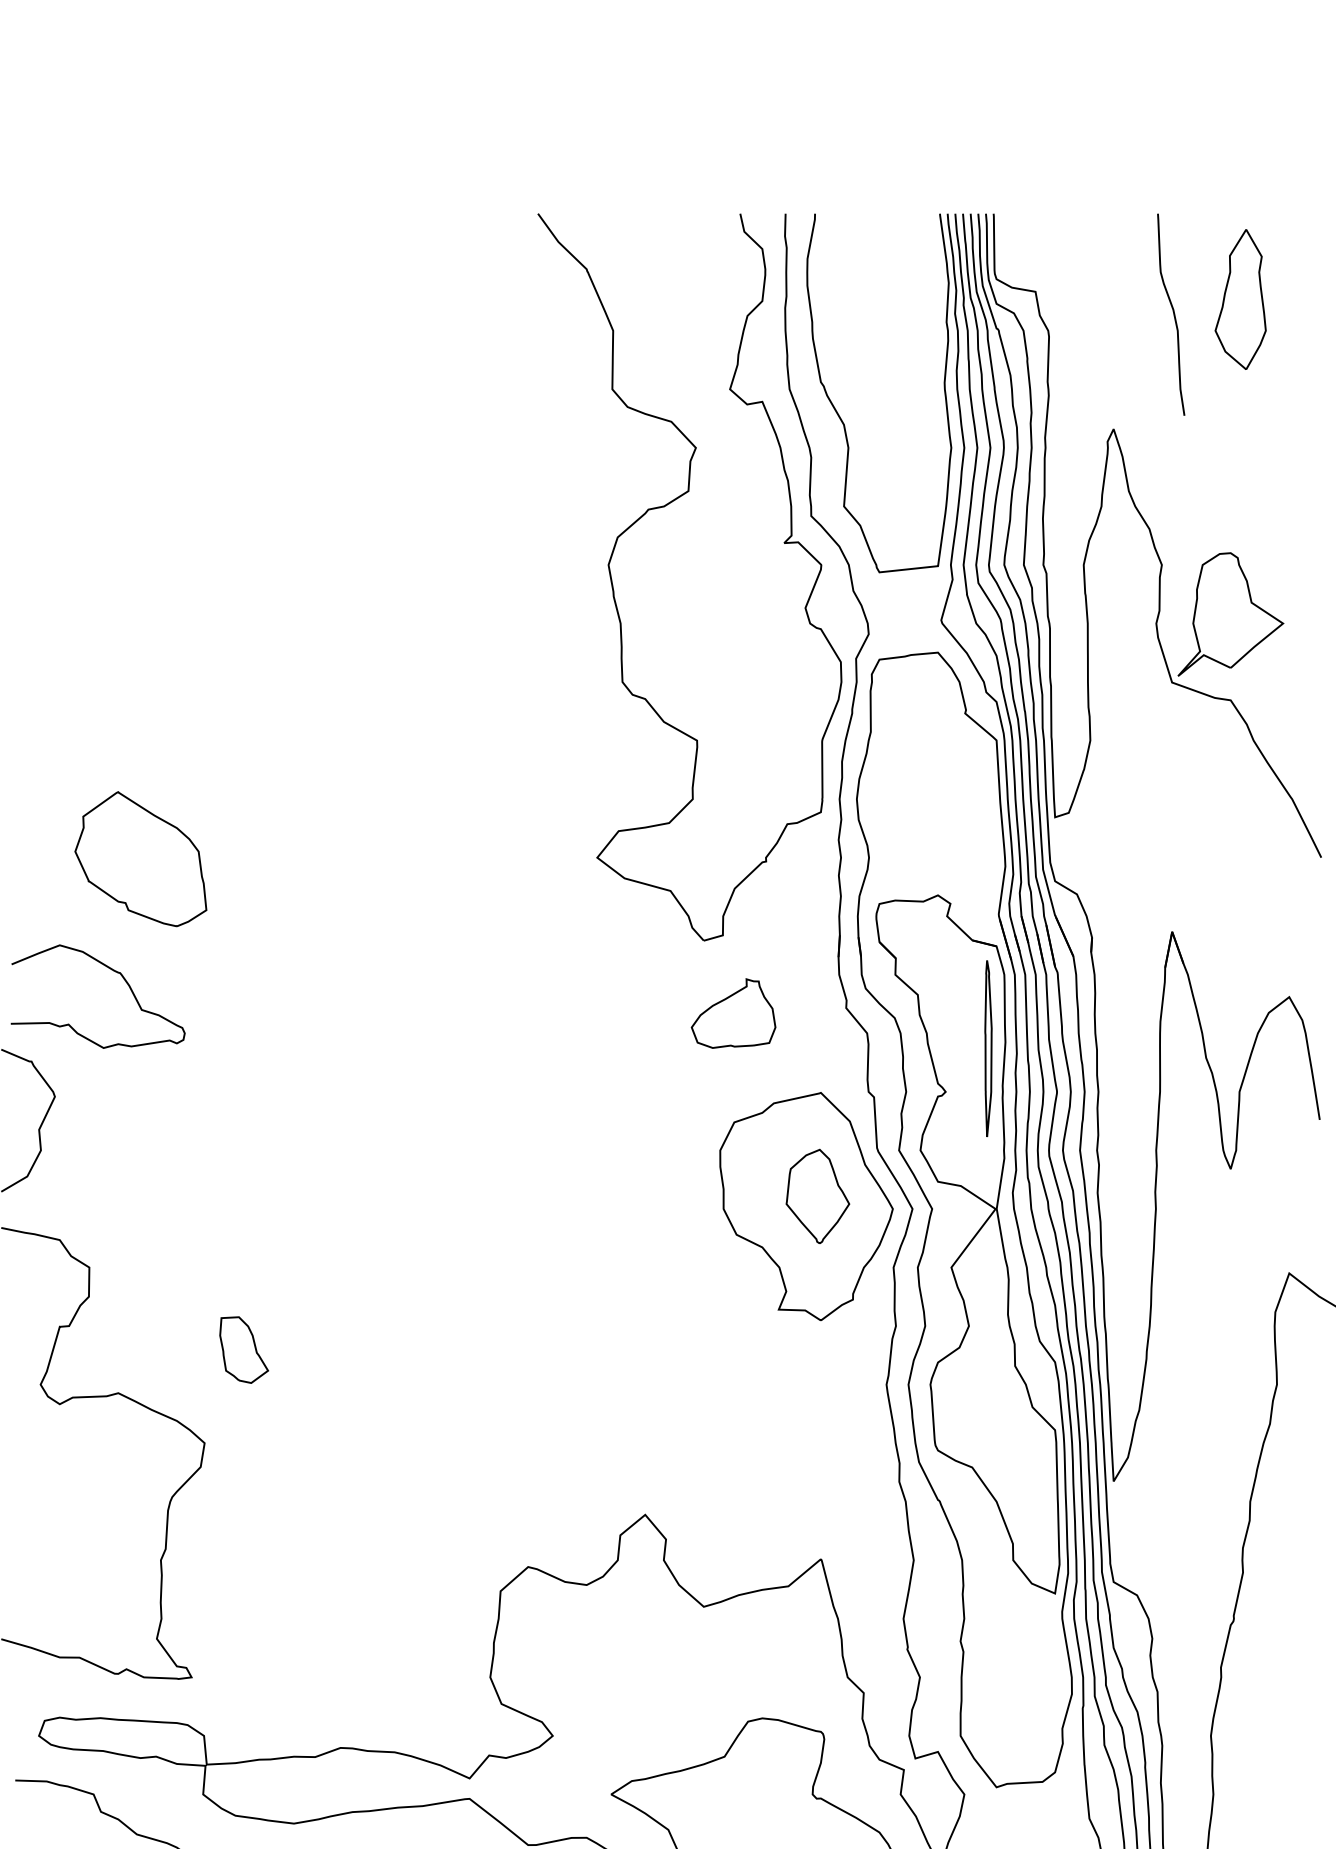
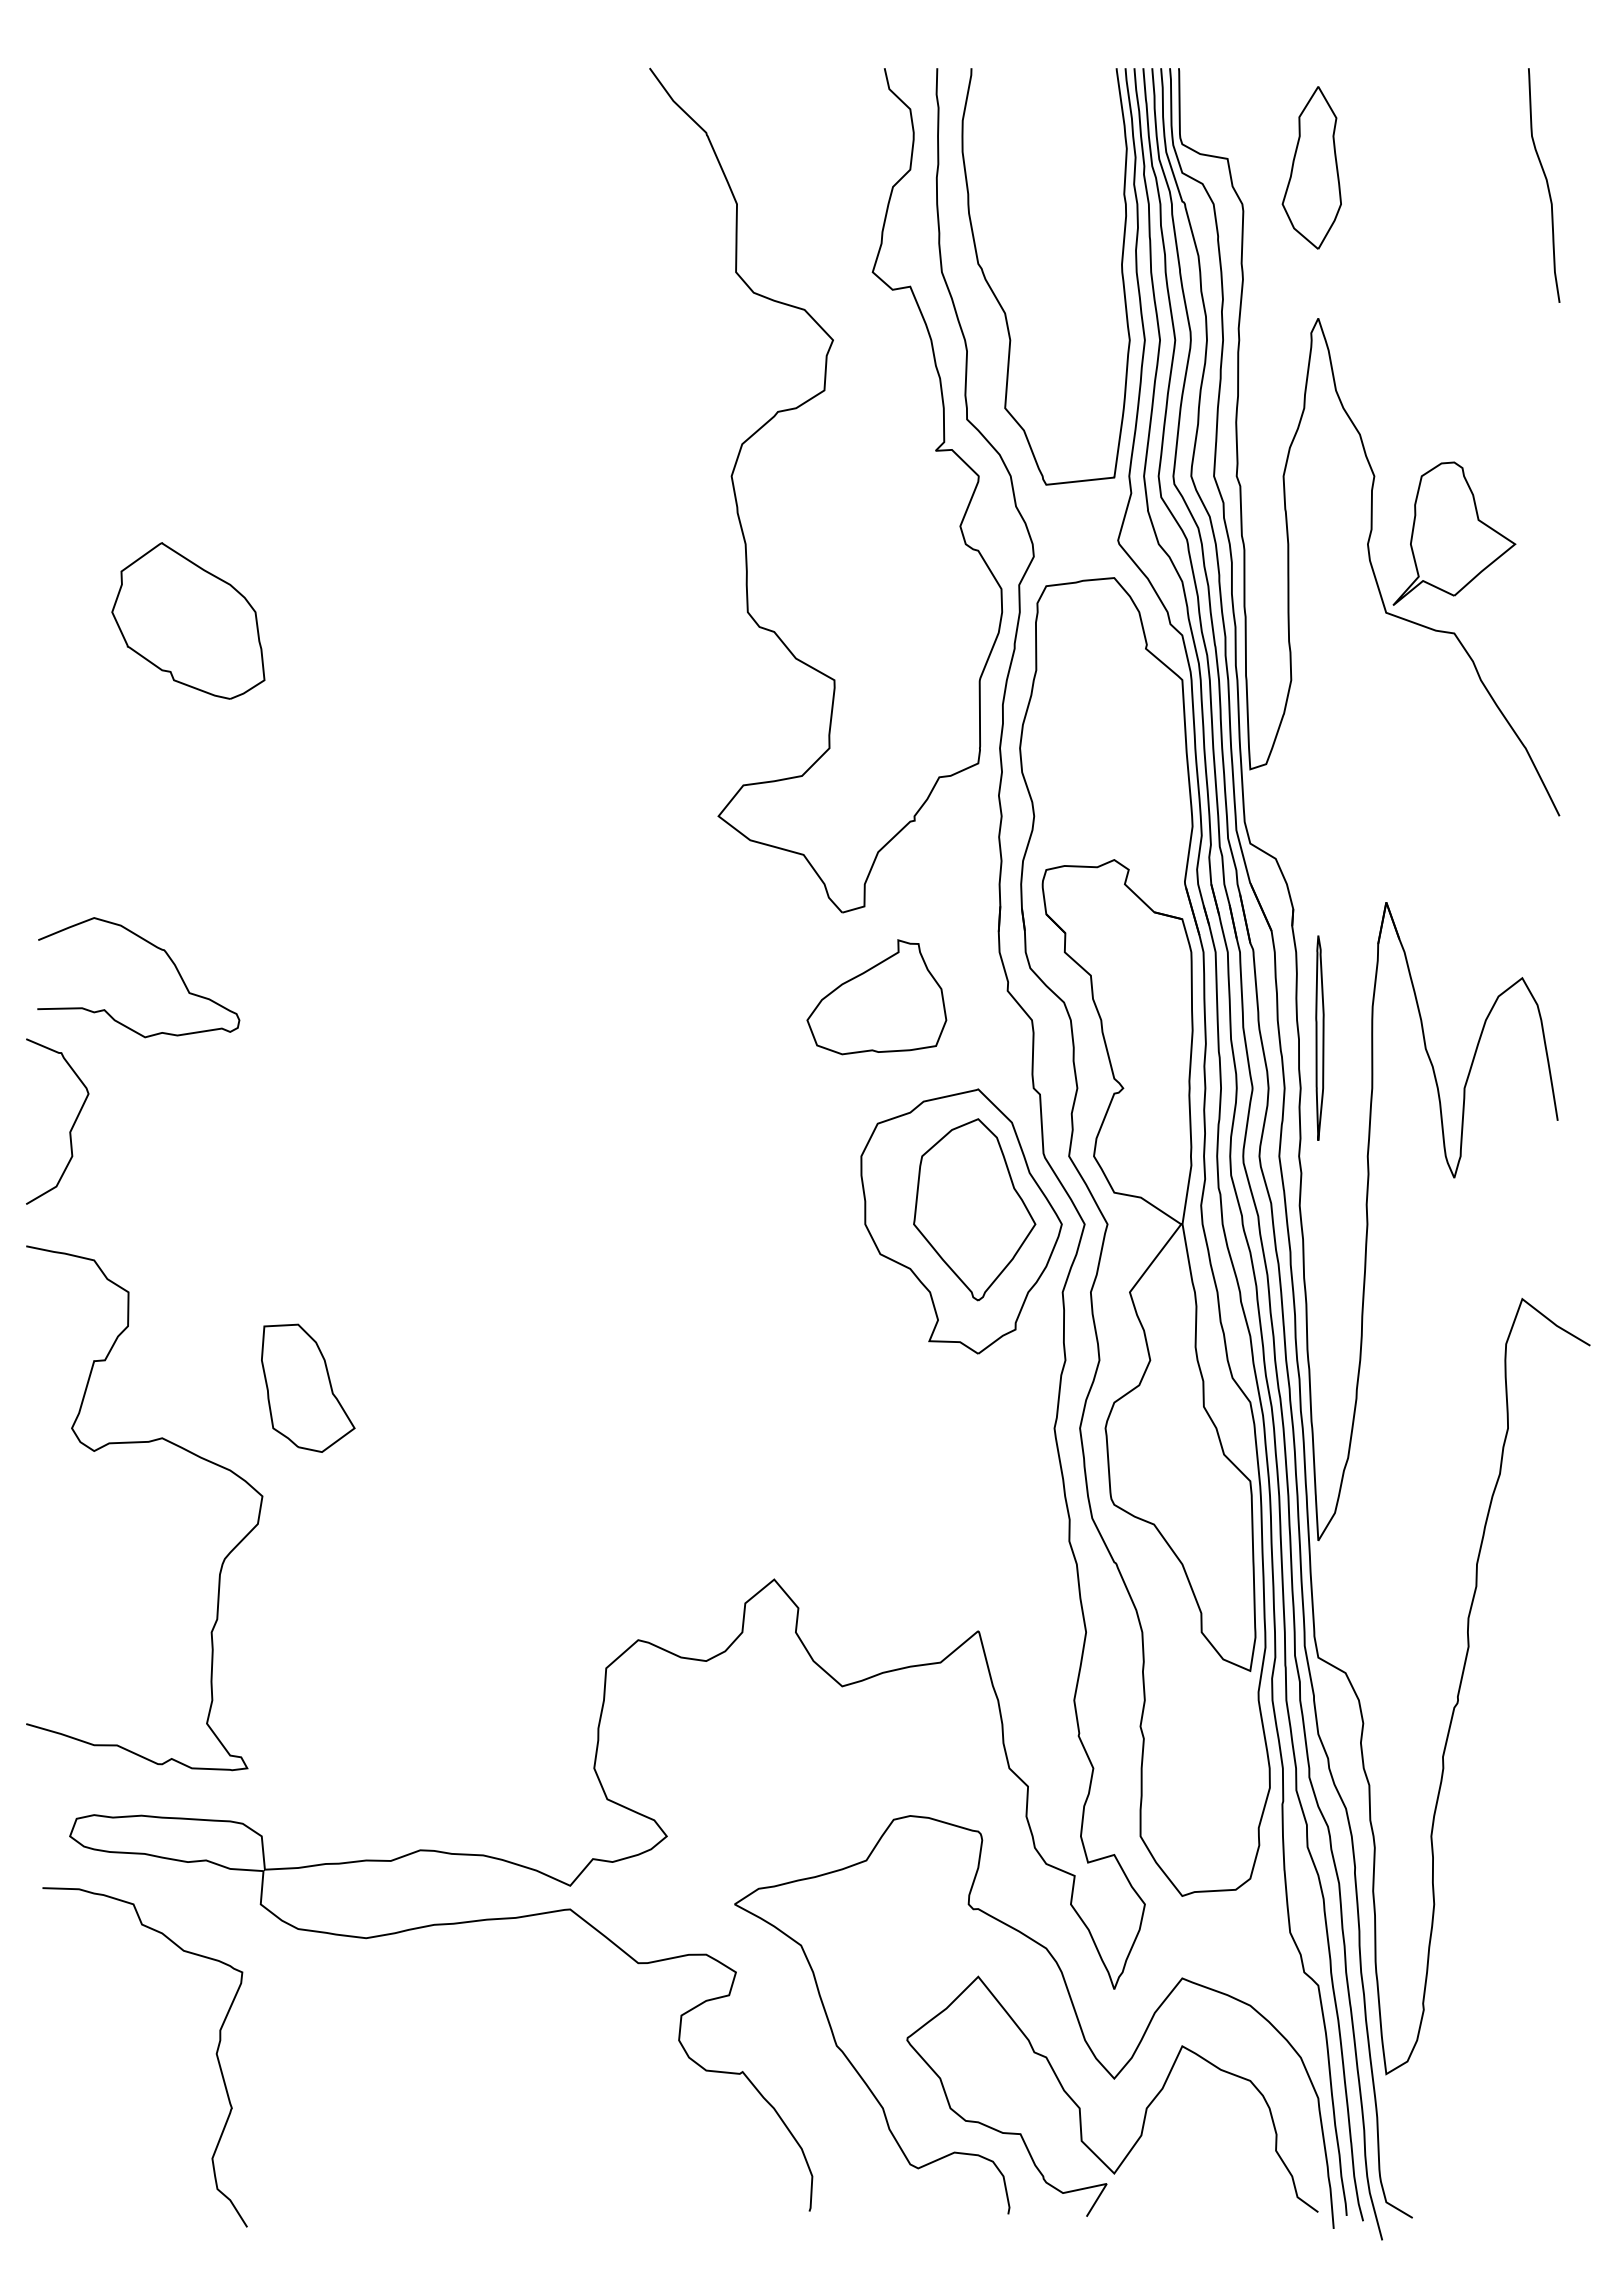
part: (1240, 299) -> (1311, 167), moved
curve: (1173, 313) -> (1546, 184), moved
part: (140, 858) -> (188, 620), moved
part: (733, 1013) -> (876, 997), size x1.43
part: (988, 1048) -> (1319, 1037), moved
part: (817, 1196) -> (974, 1209), size x1.67
part: (244, 1349) -> (308, 1387), size x1.67

